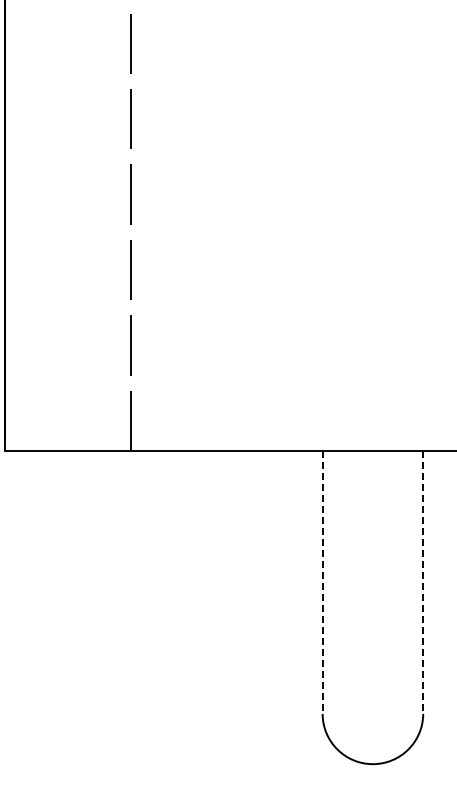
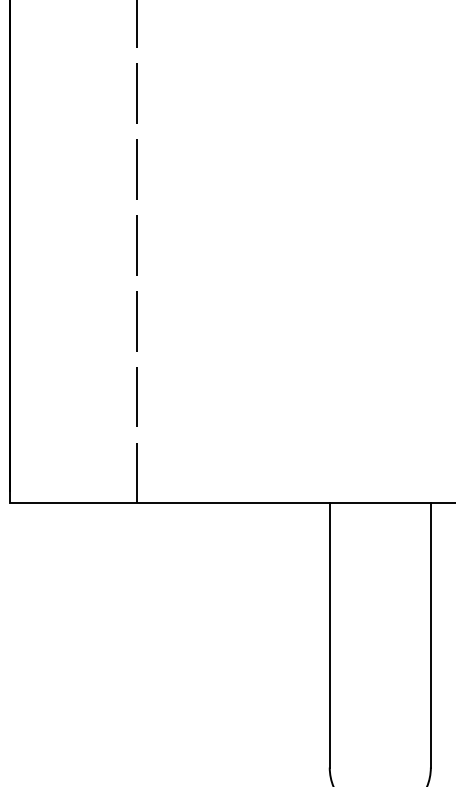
line: (322, 582) -> (329, 635), dashed -> solid
line: (423, 582) -> (431, 635), dashed -> solid

